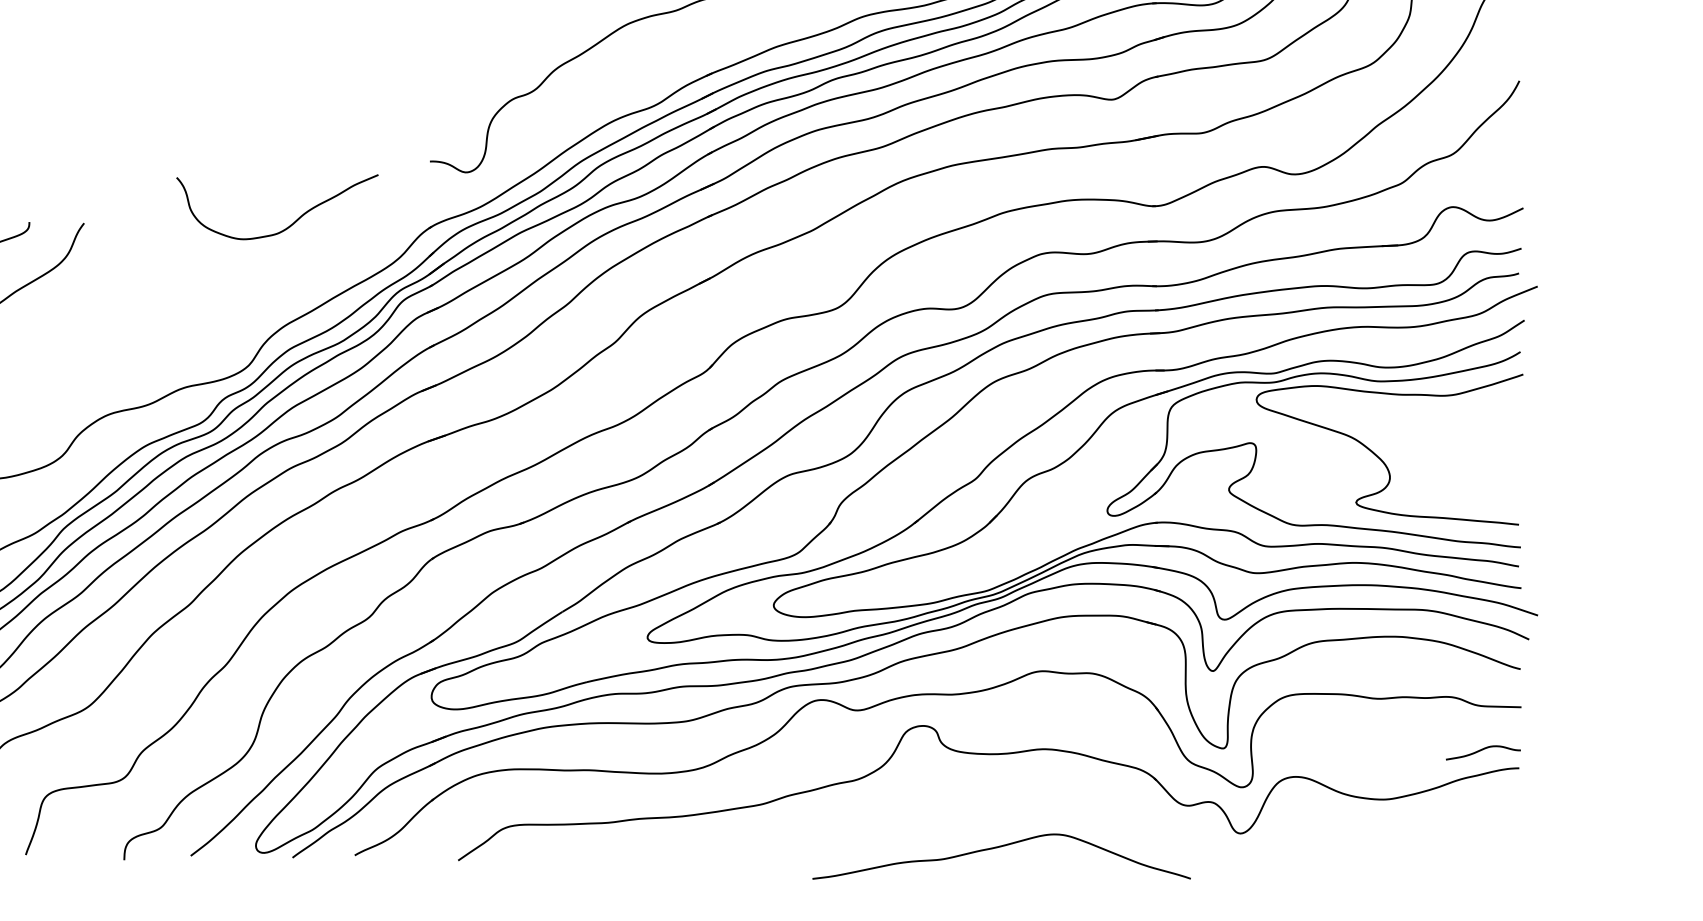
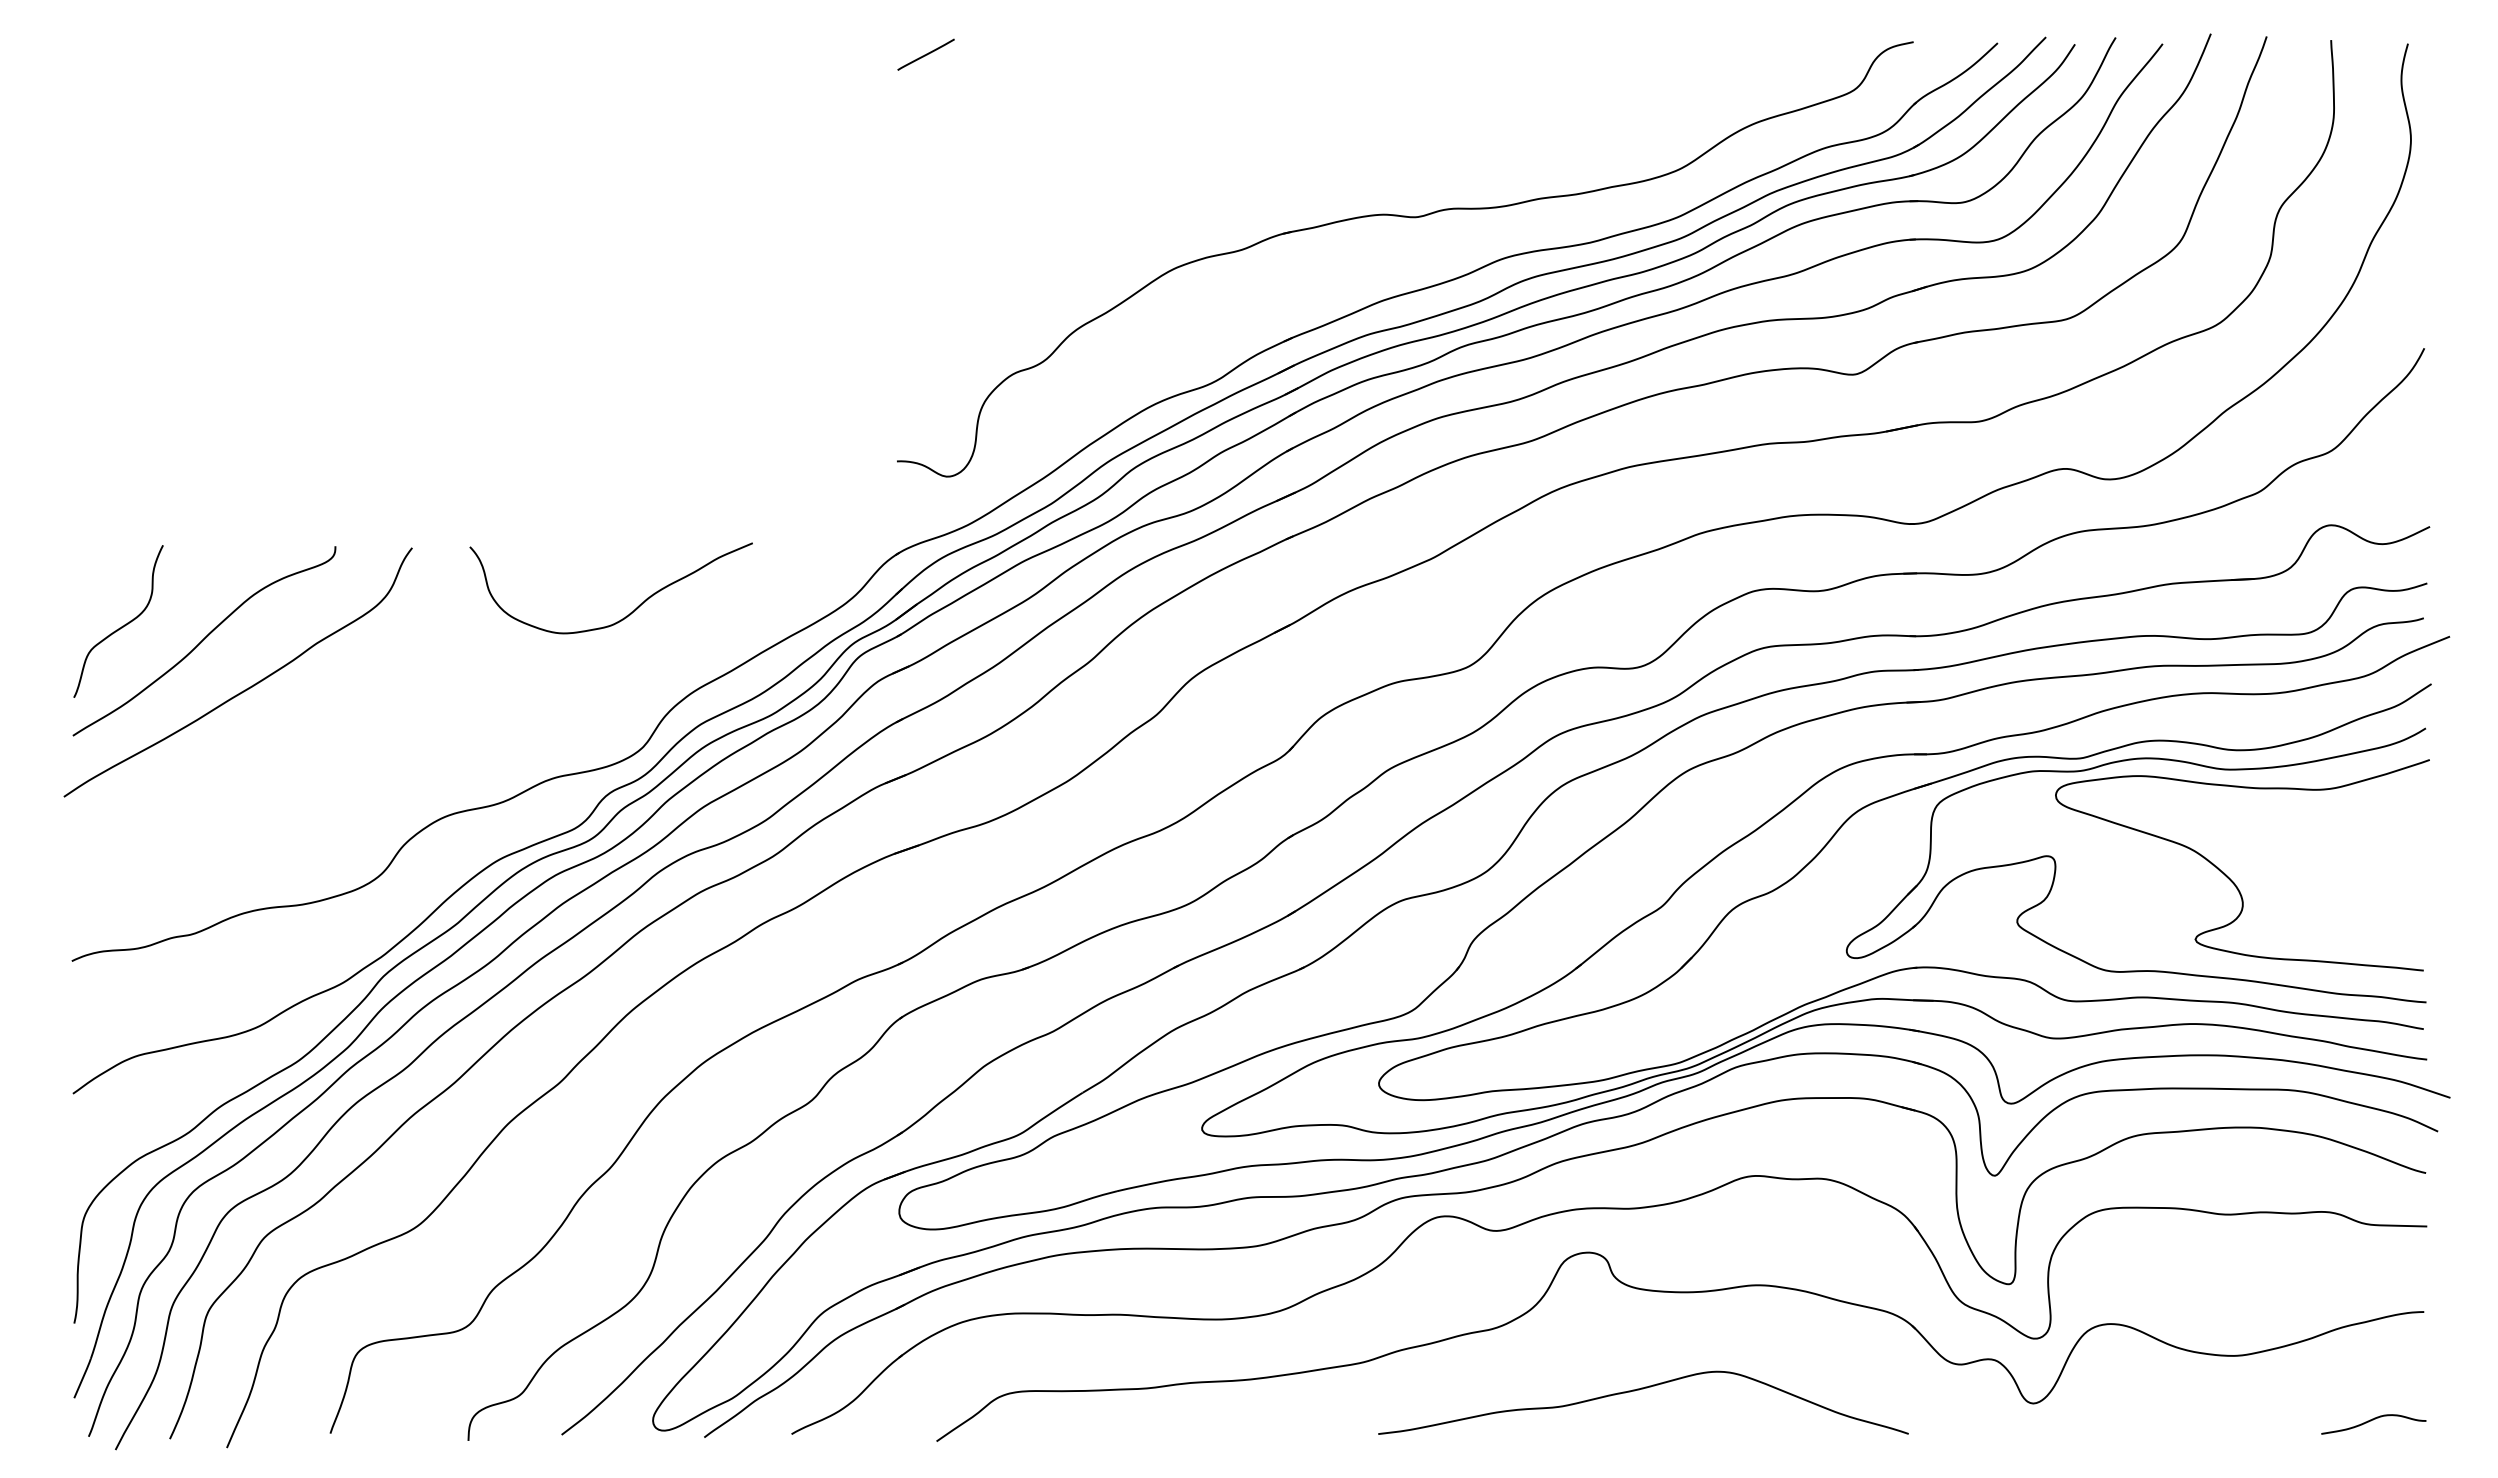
curve: (291, 223) -> (631, 611), moved
curve: (1481, 750) -> (2371, 1421), moved
curve: (998, 847) -> (1639, 1390), moved

